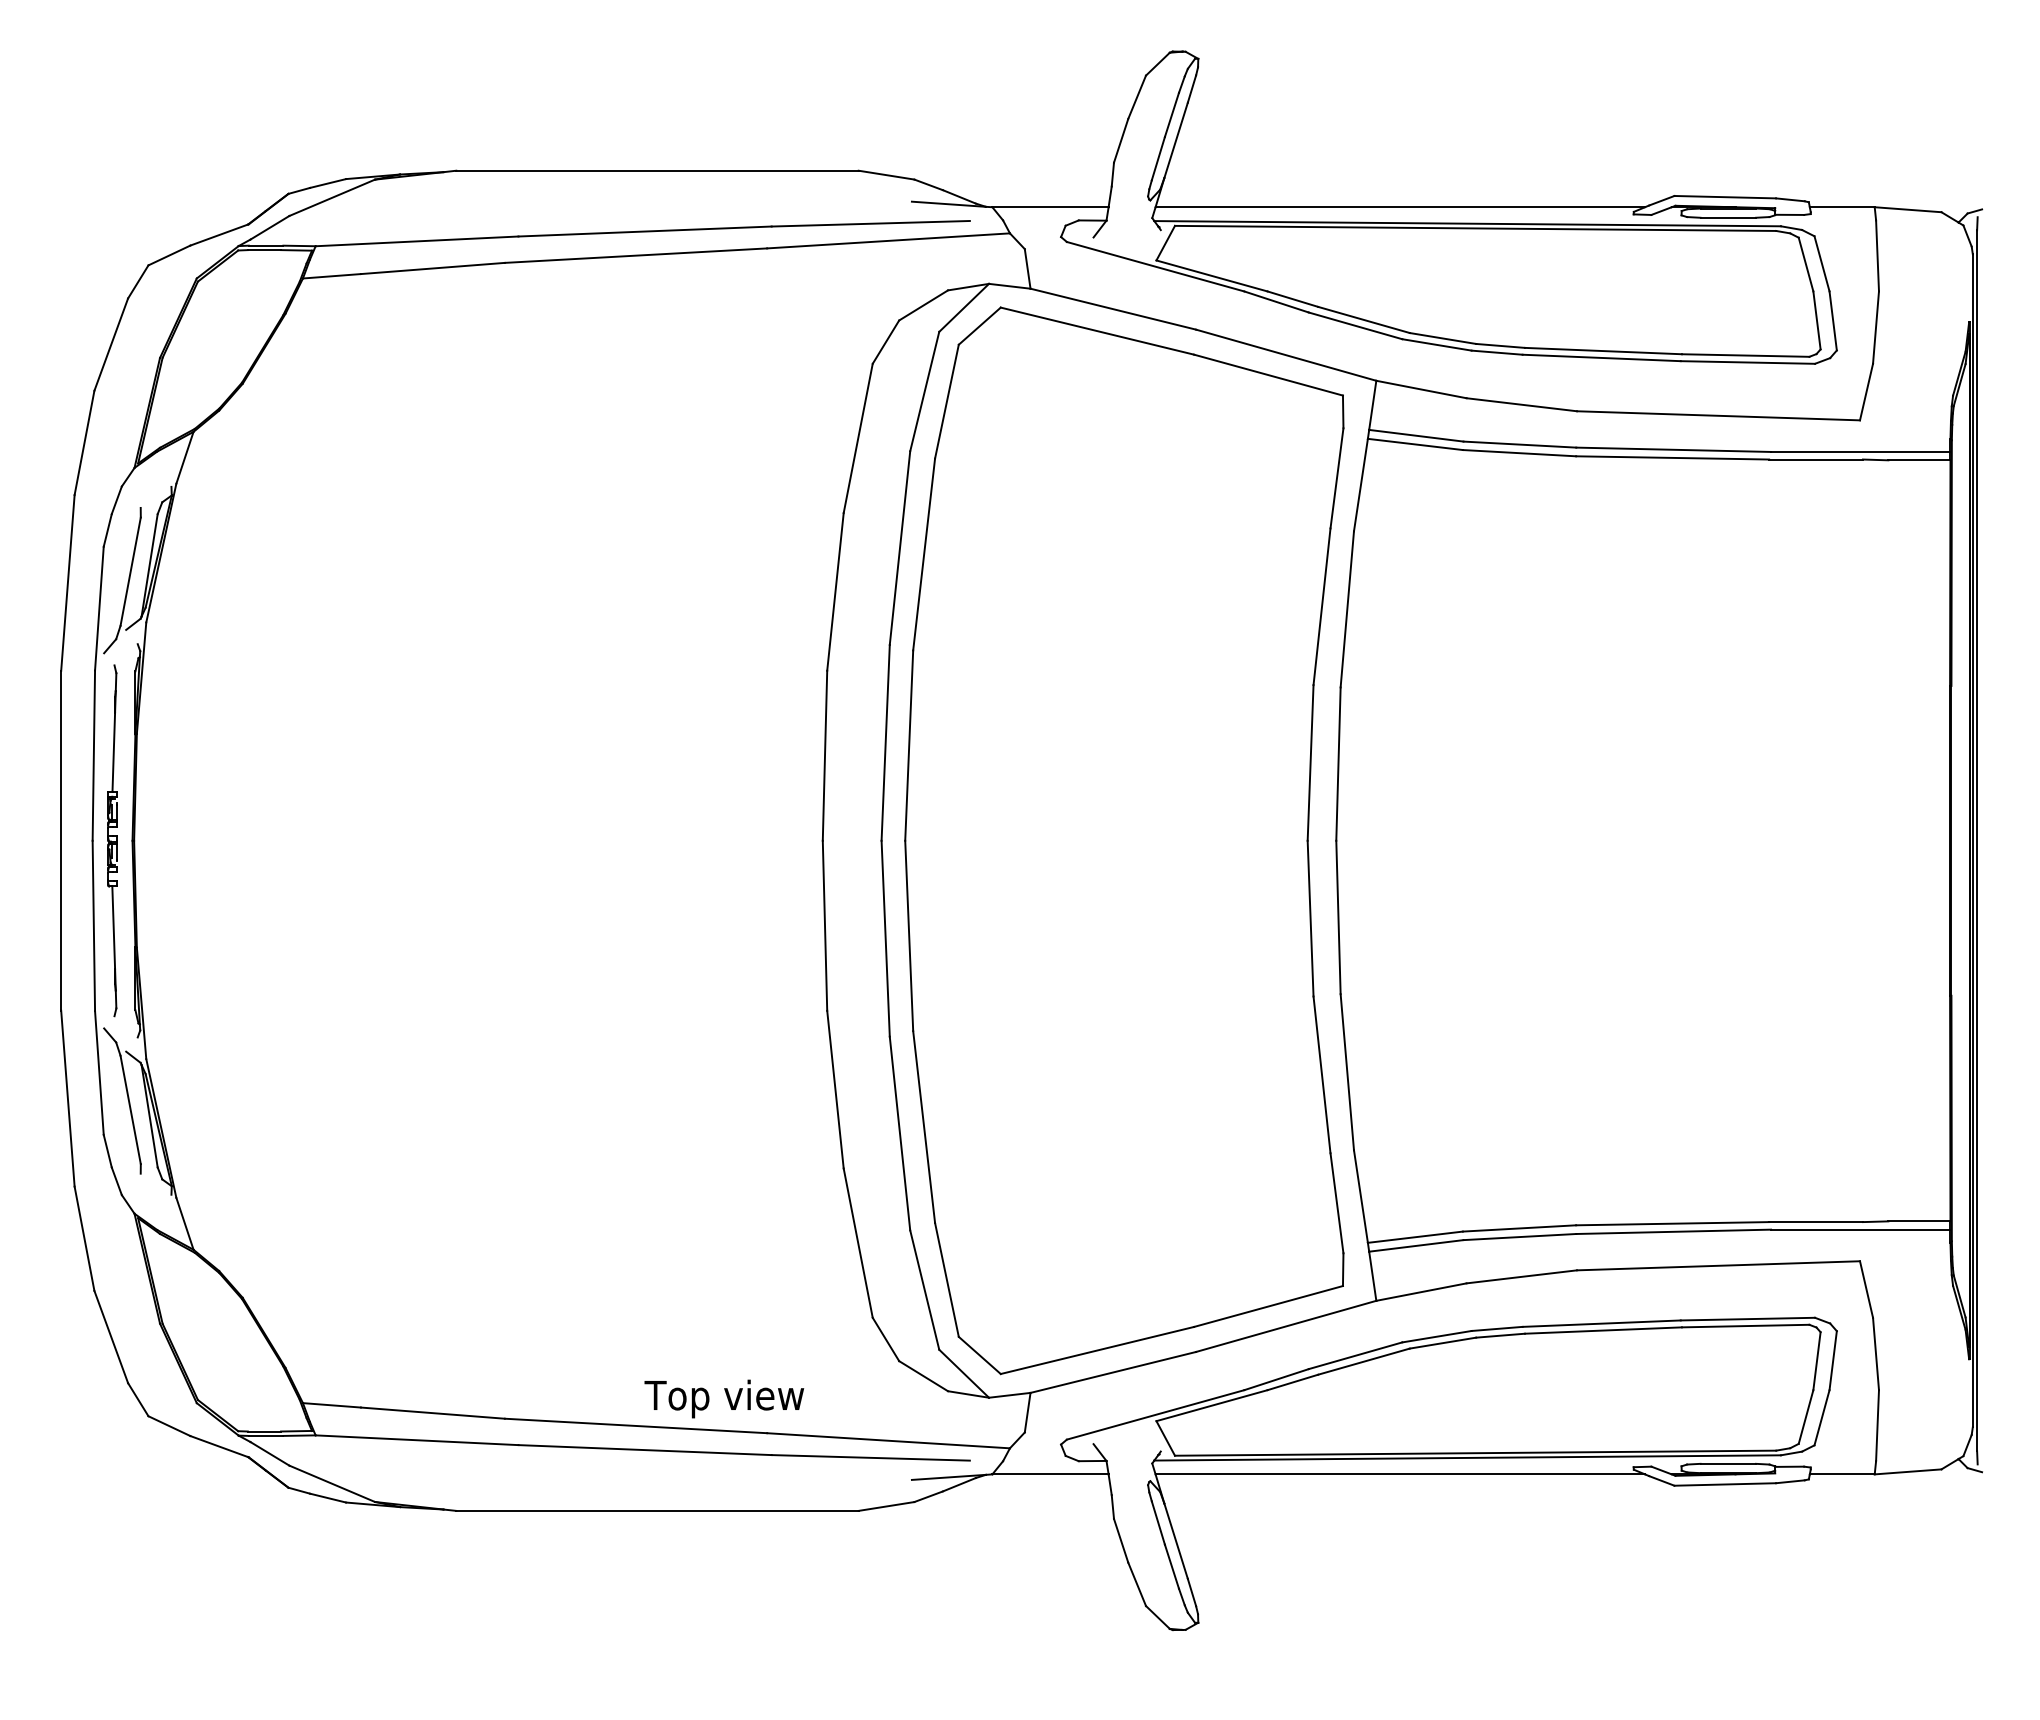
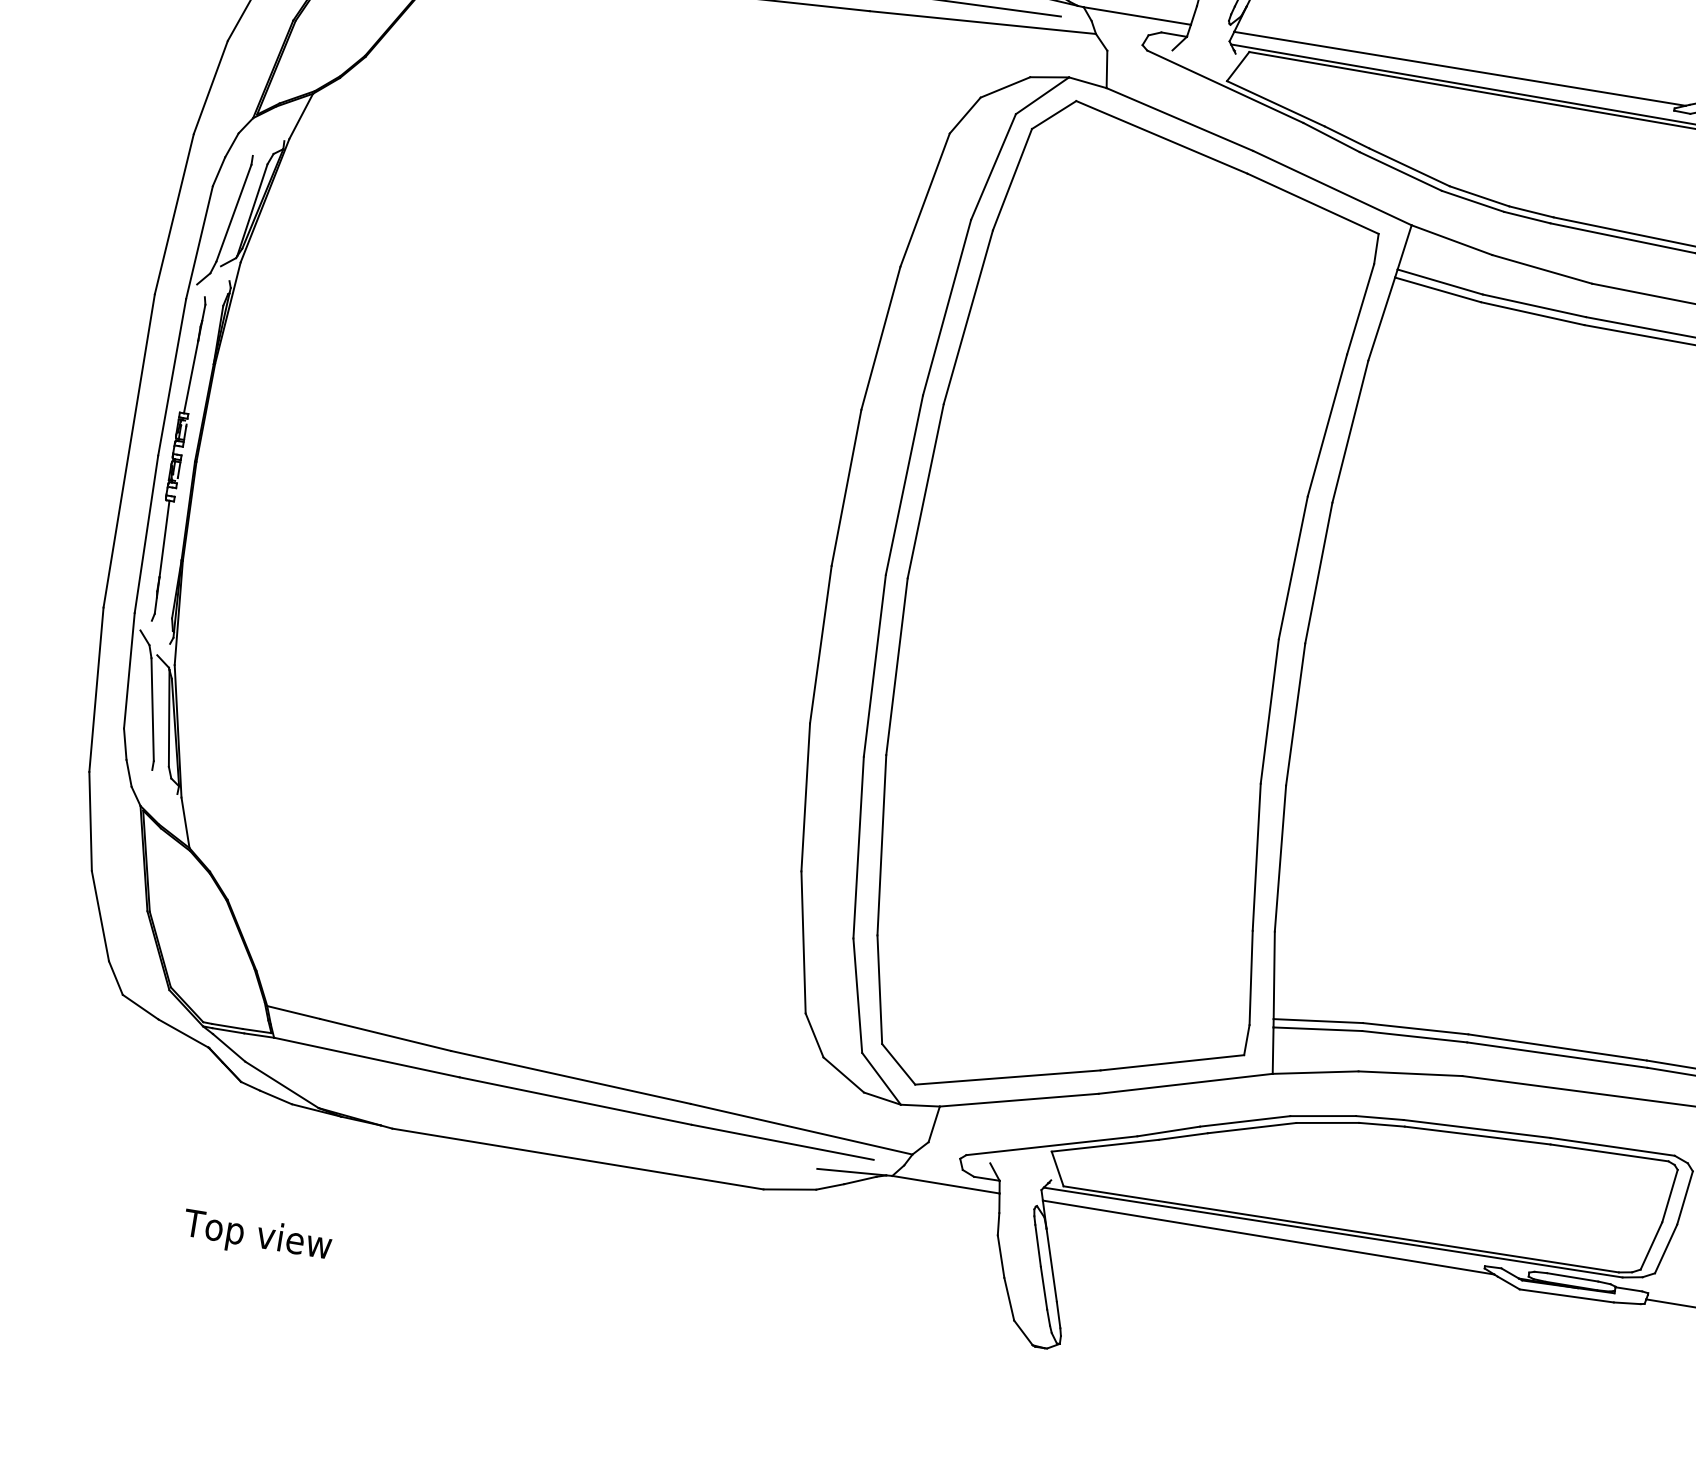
text: (724, 1398) -> (257, 1236), moved

